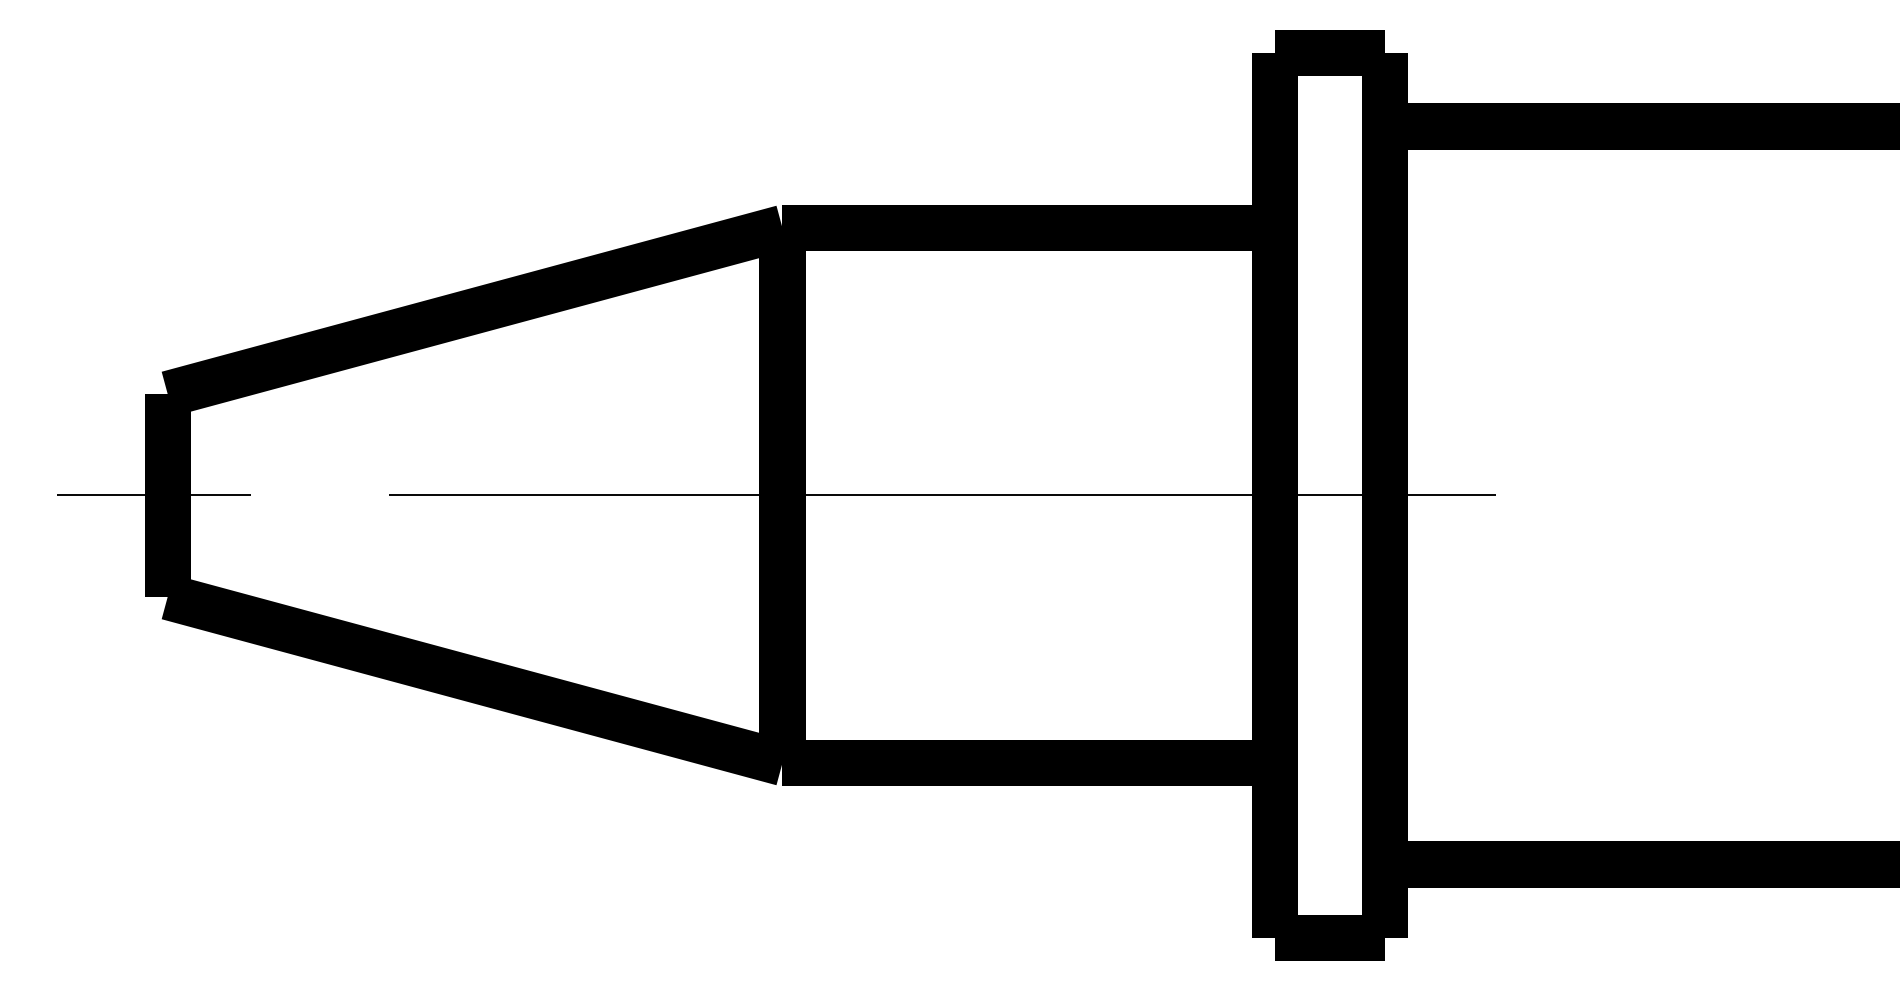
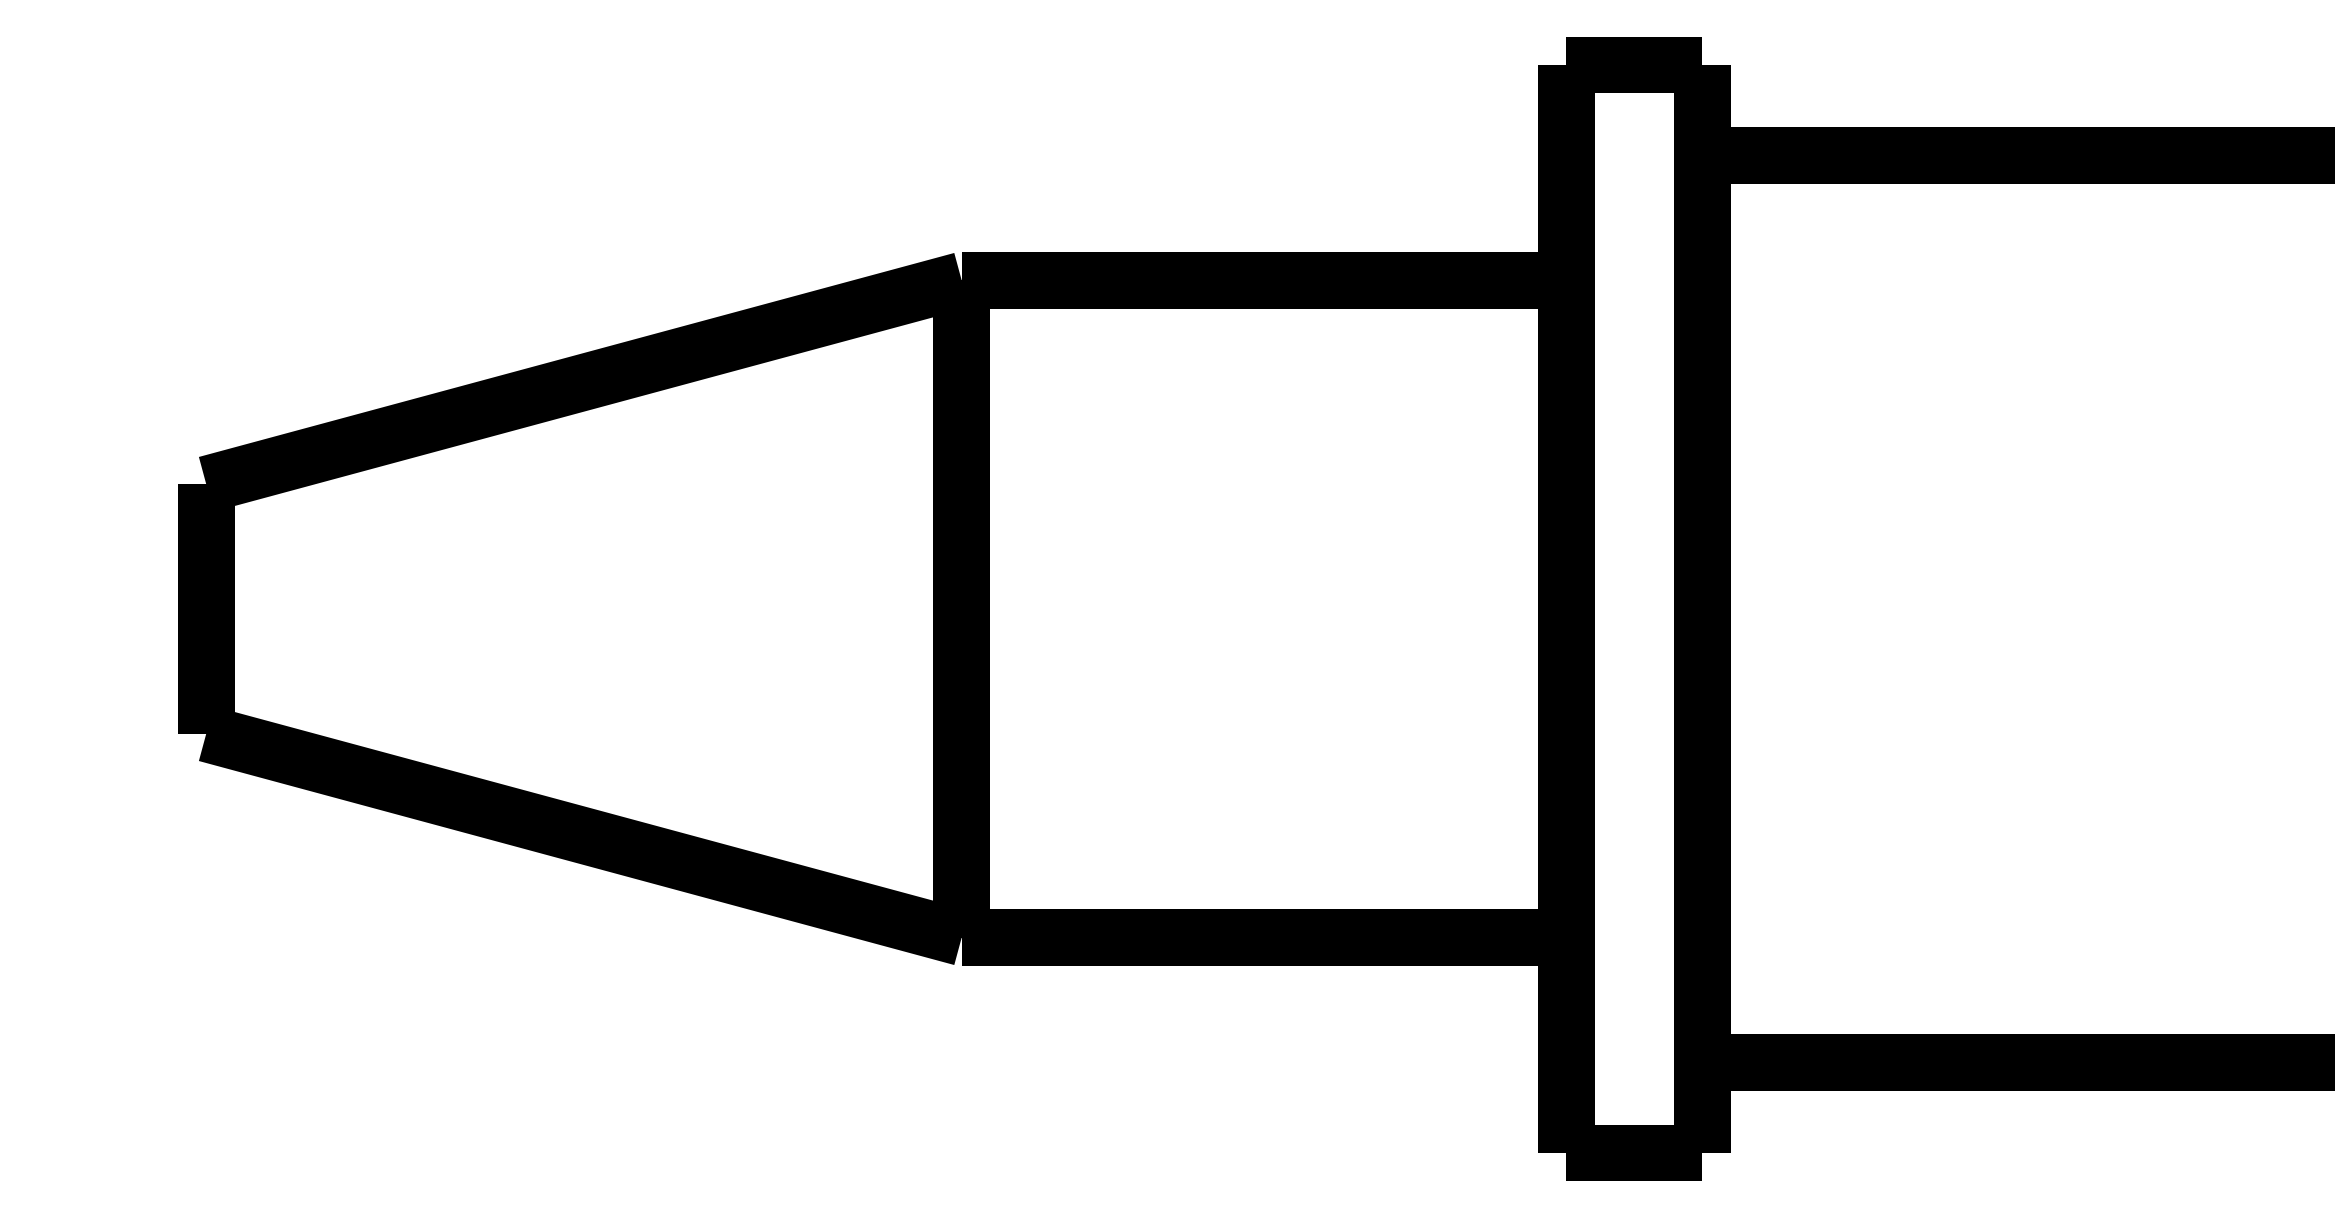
line: (776, 495) -> (954, 609), removed

